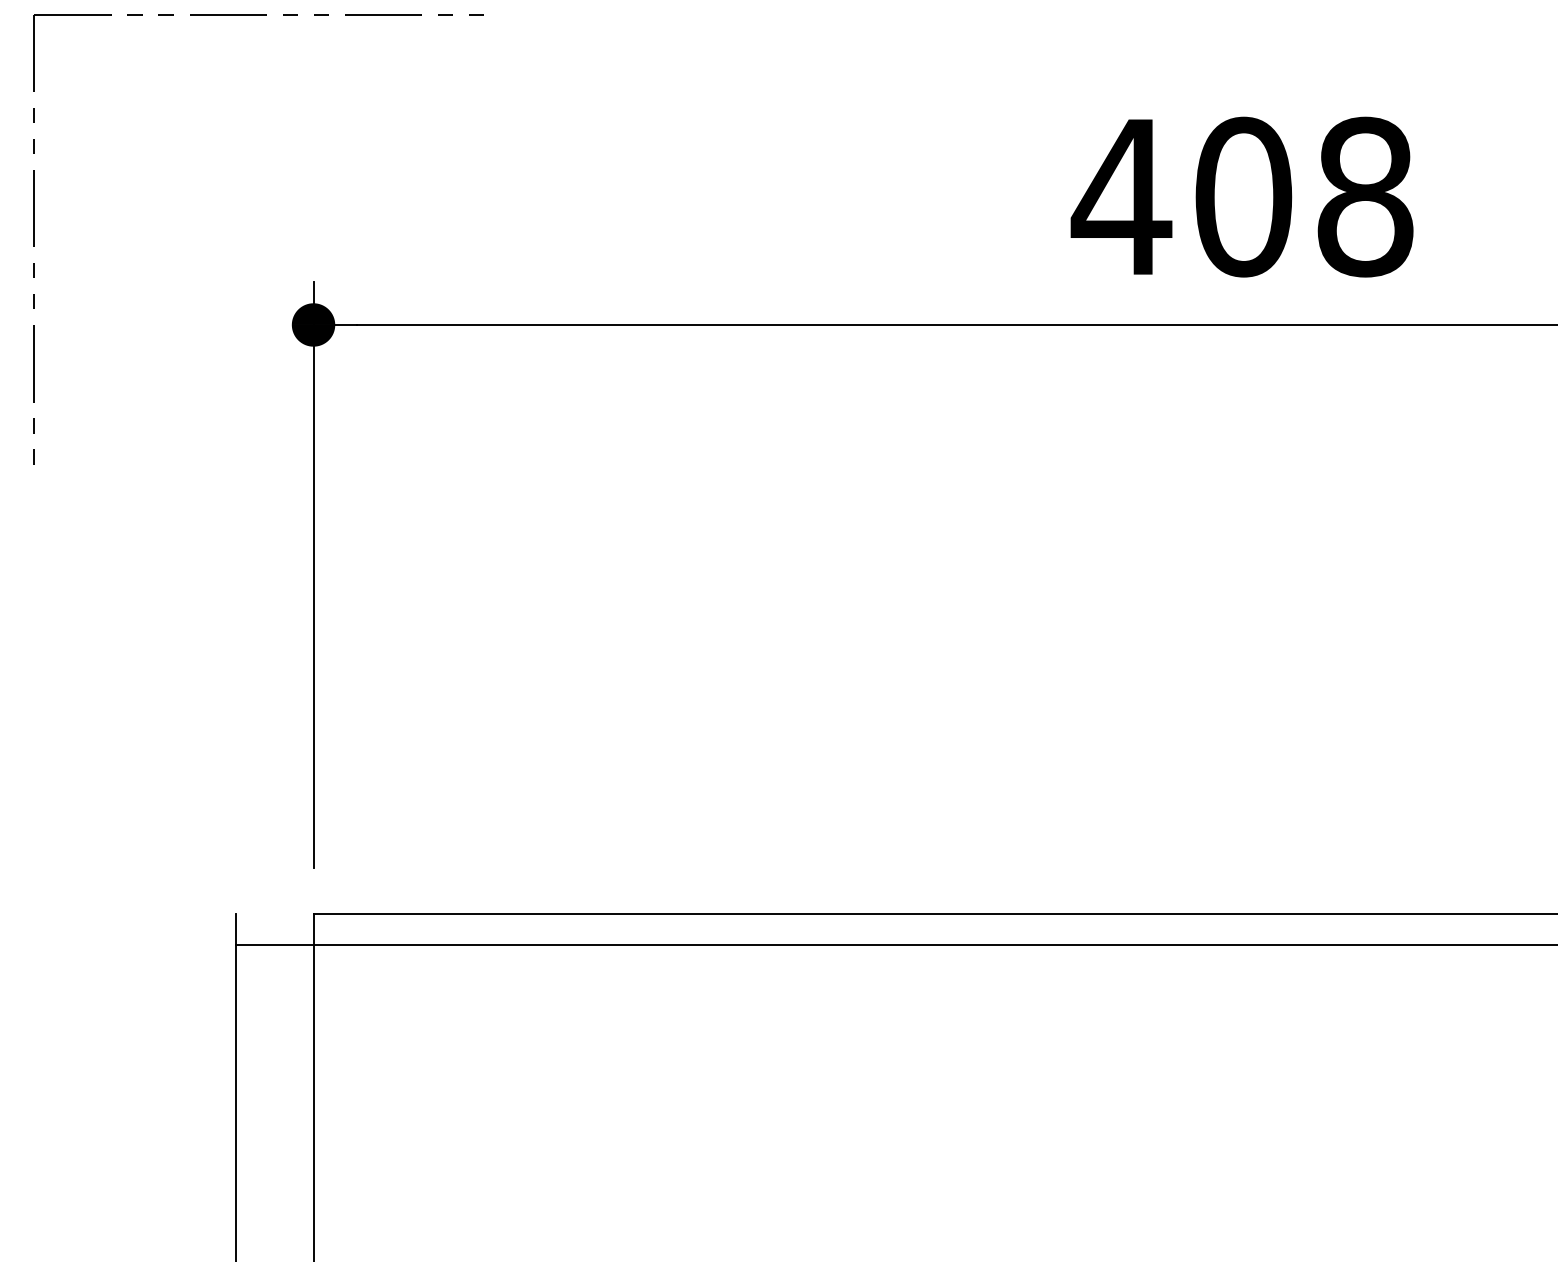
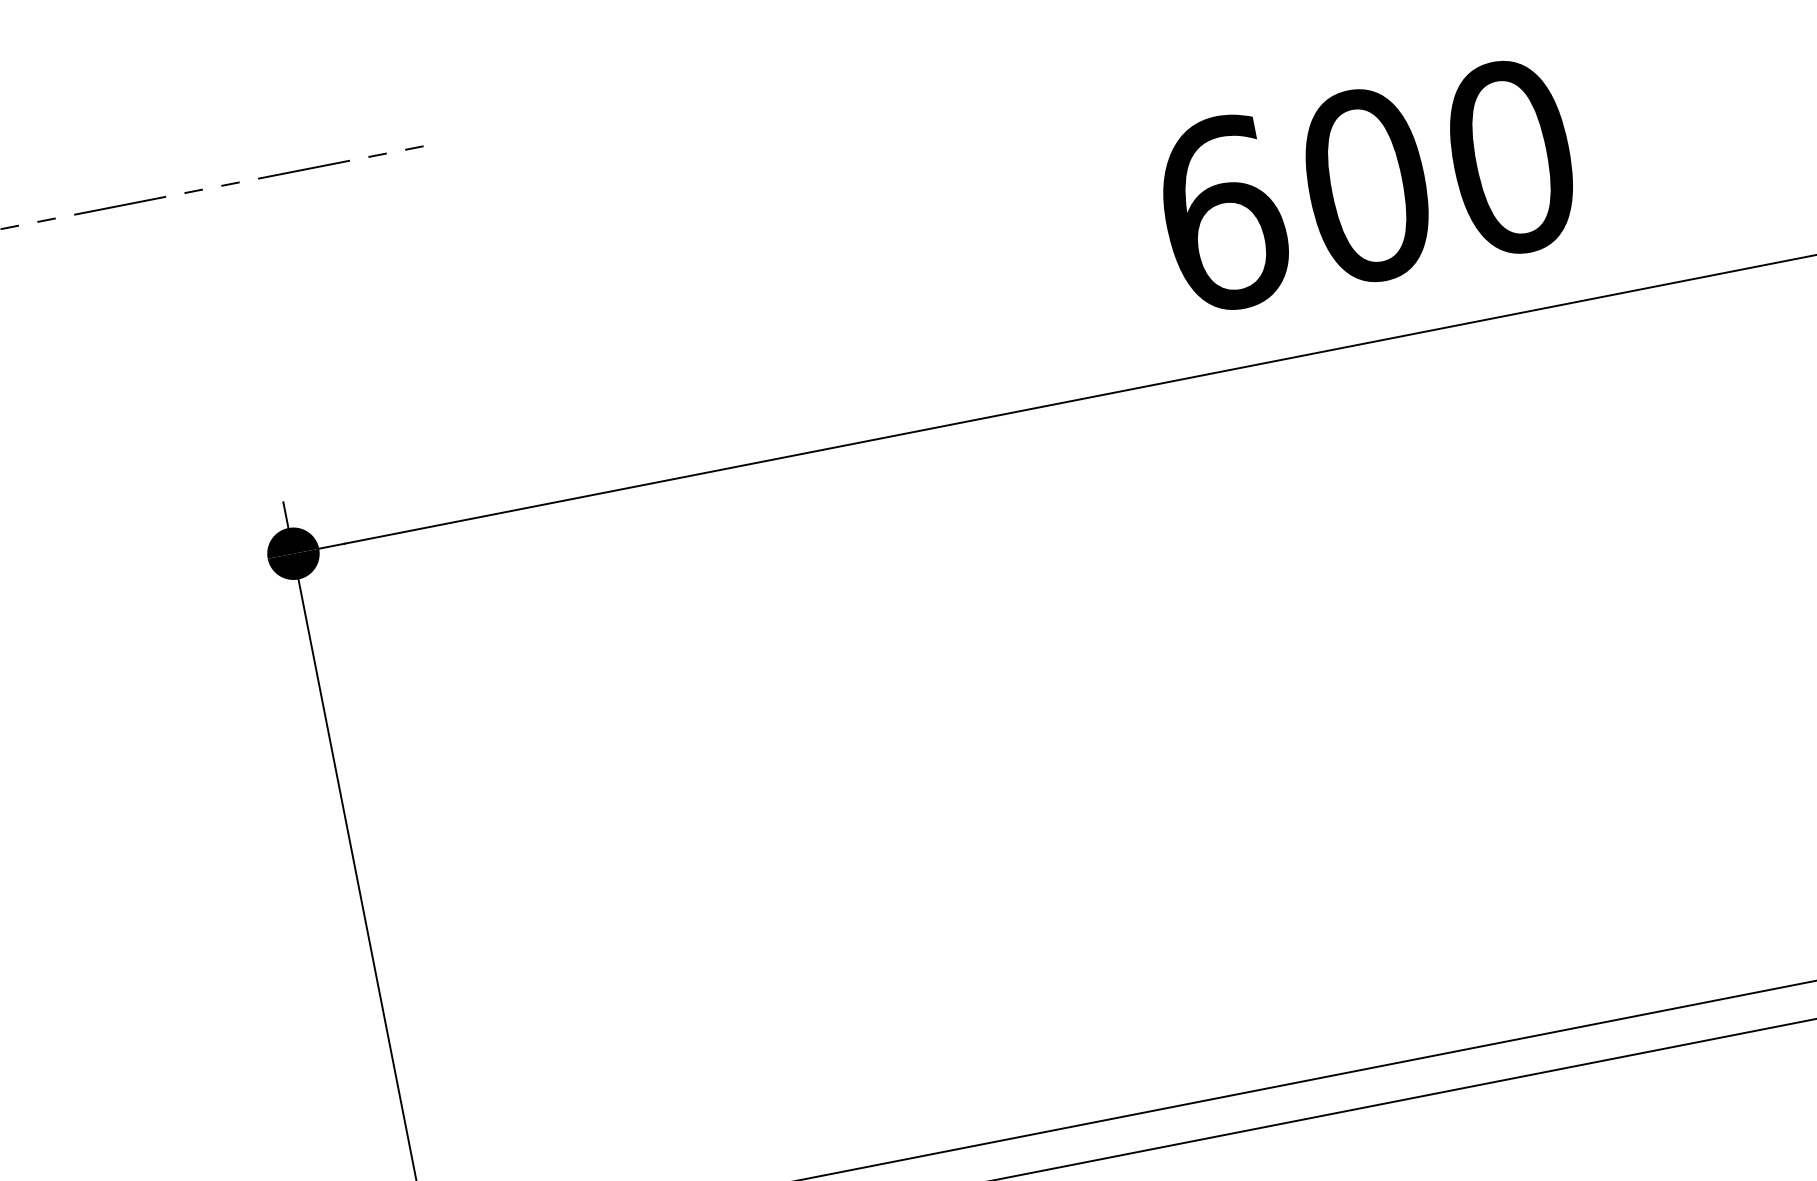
text: (1241, 196) -> (1364, 185), 408 -> 600

